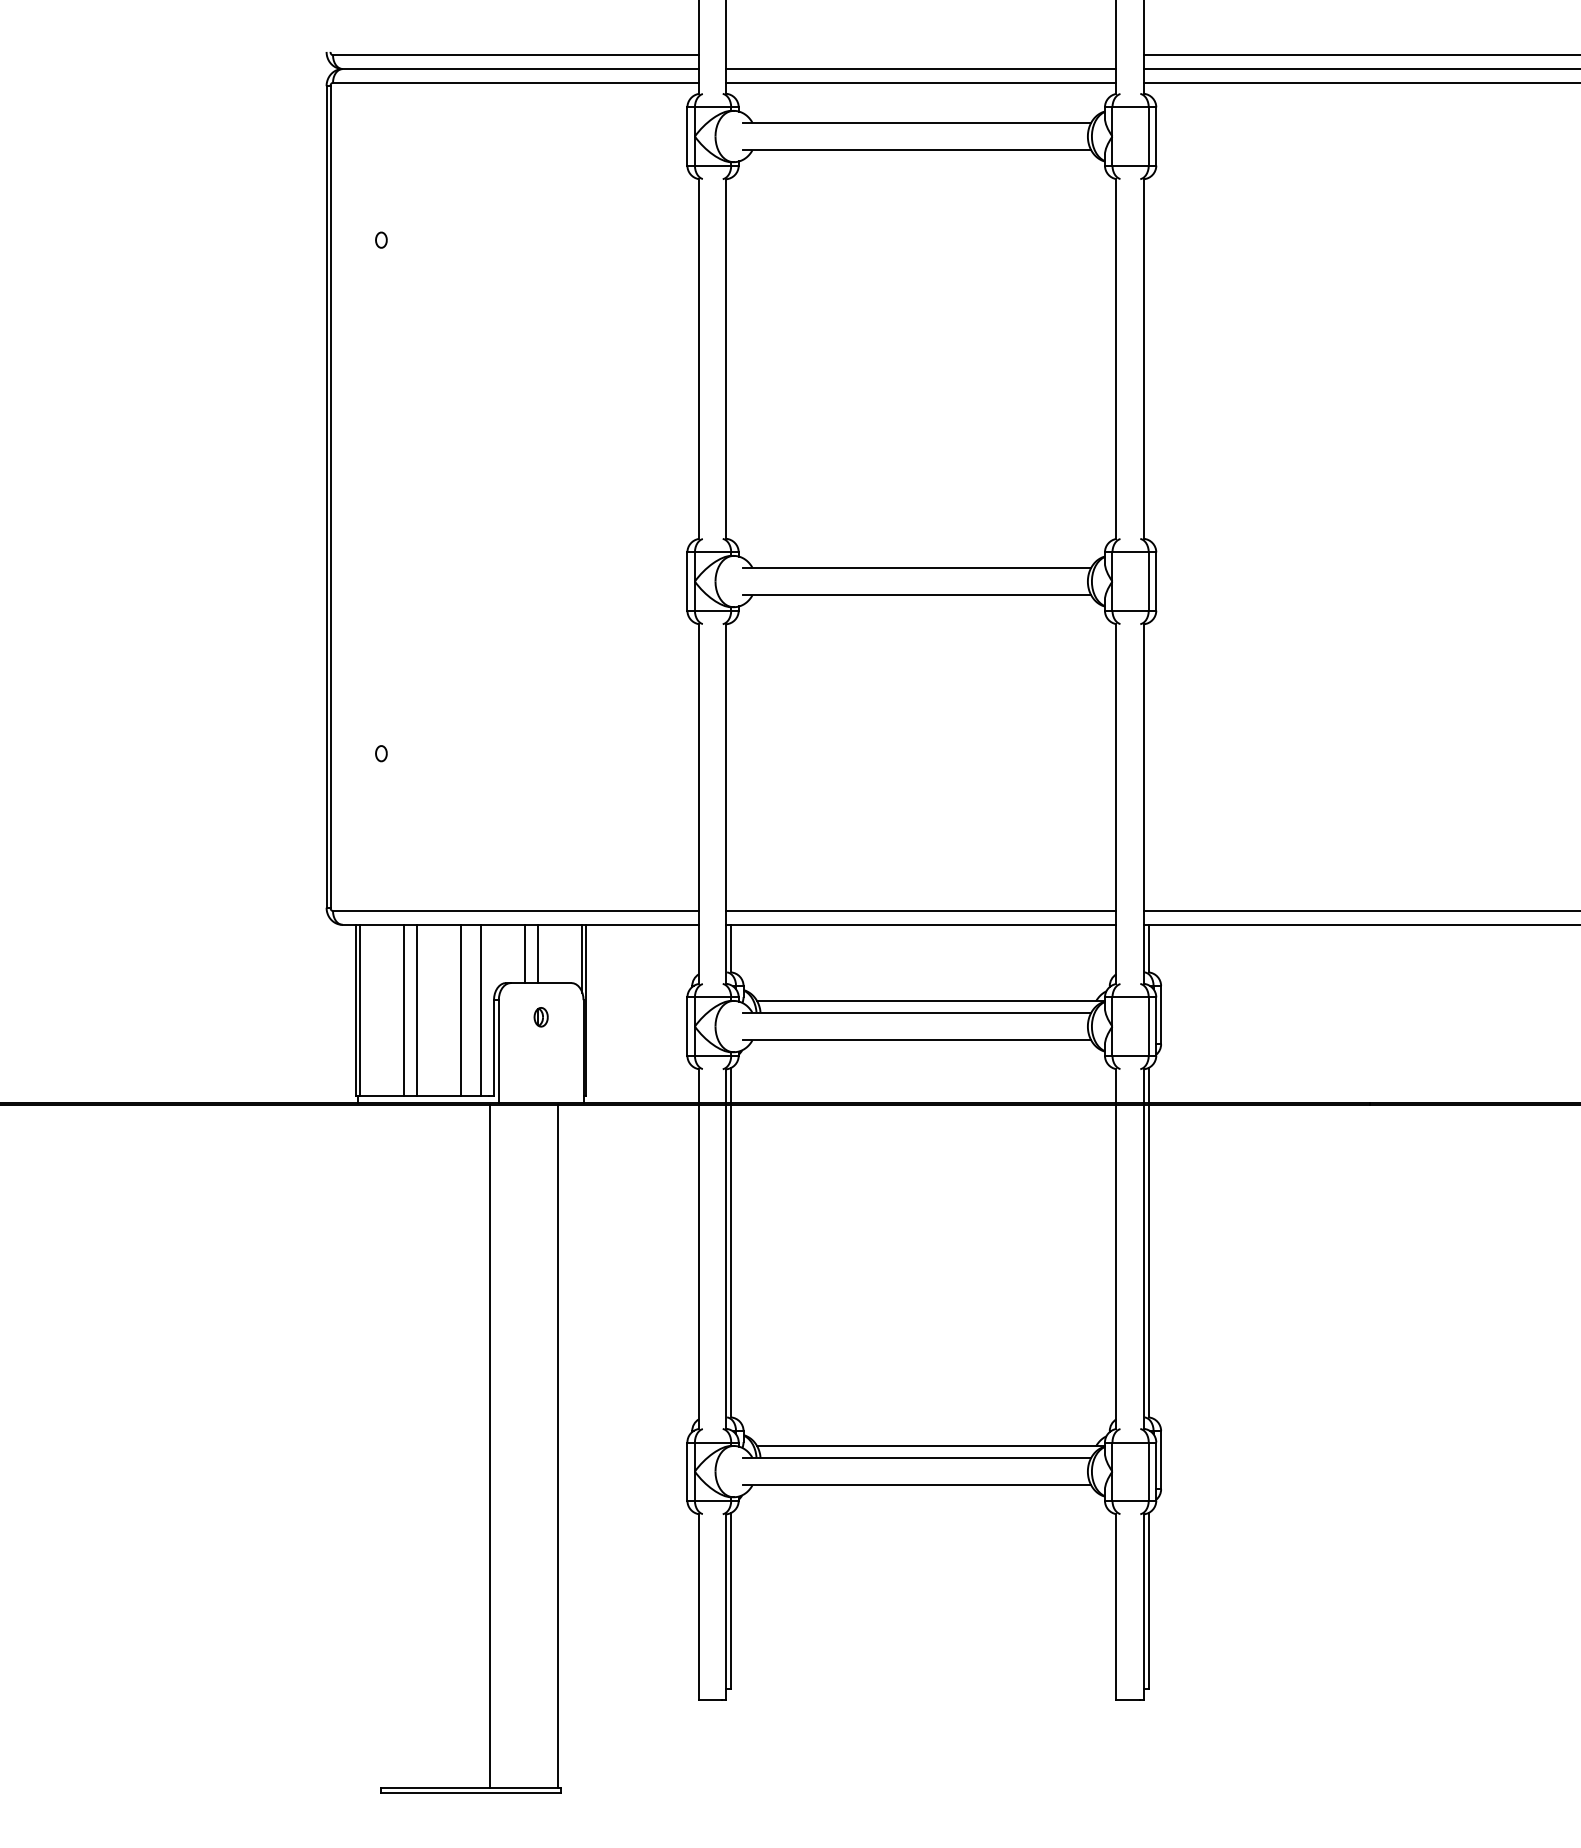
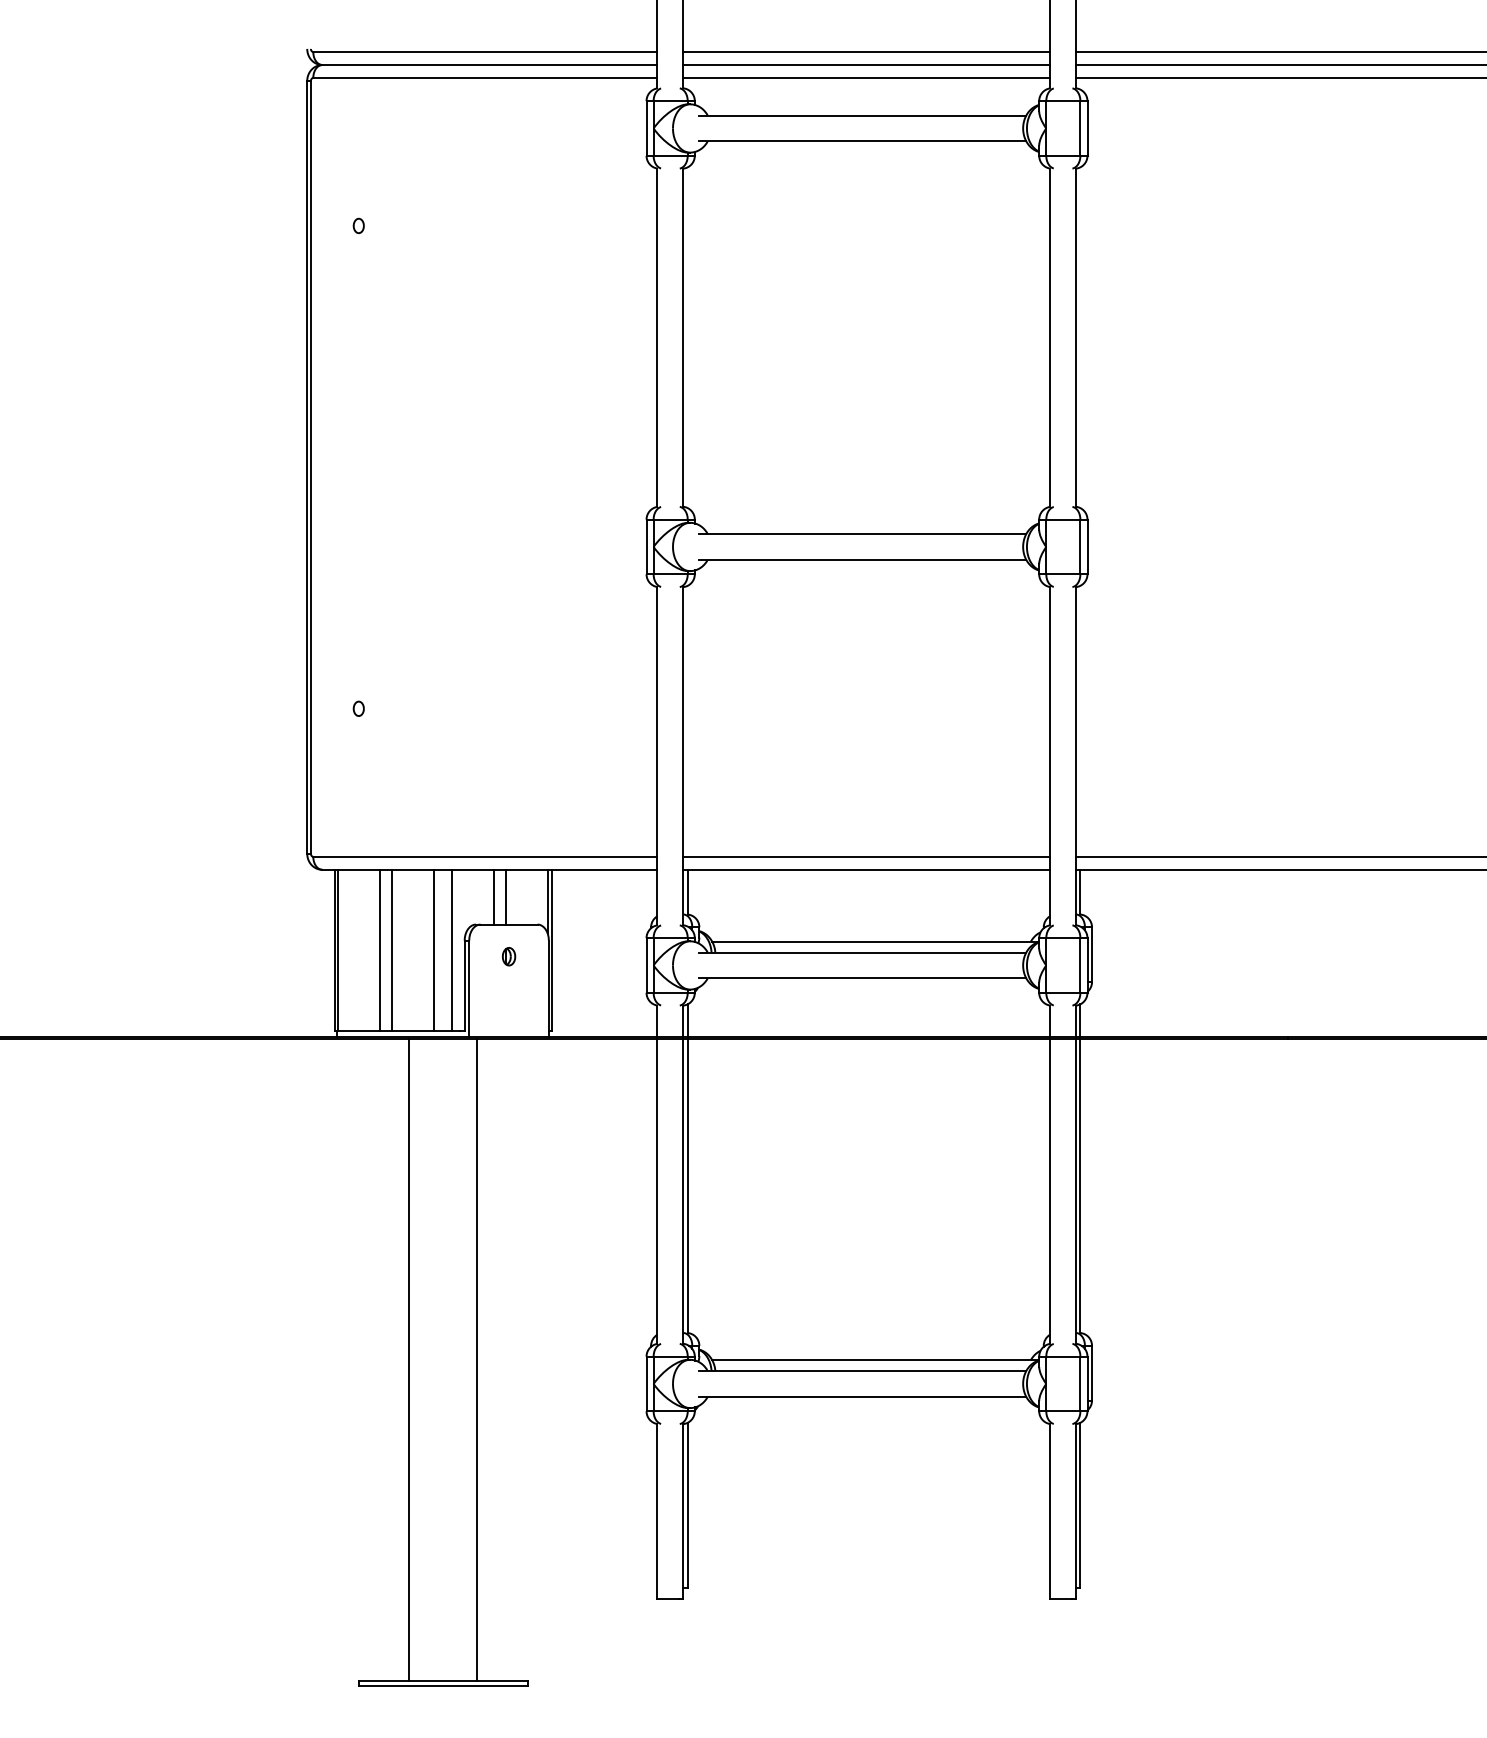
line: (921, 55) -> (866, 52), added
line: (490, 1445) -> (409, 1359), moved
line: (557, 1445) -> (476, 1359), moved

